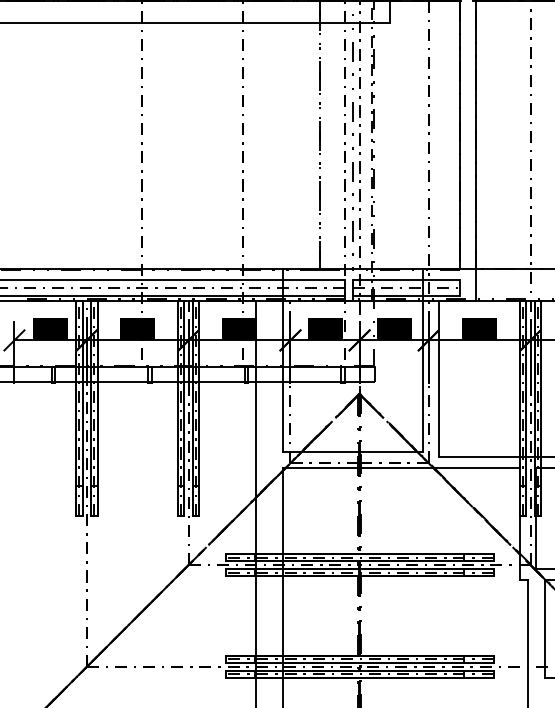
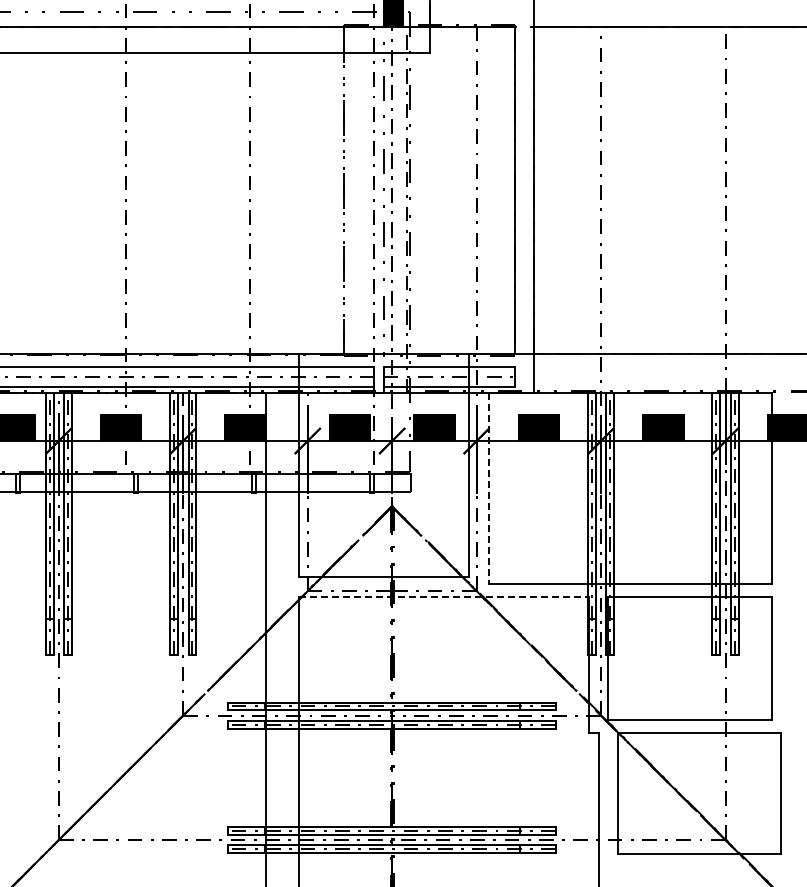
line: (439, 380) -> (489, 489), solid -> dashed
line: (402, 468) -> (444, 597), solid -> dashed

